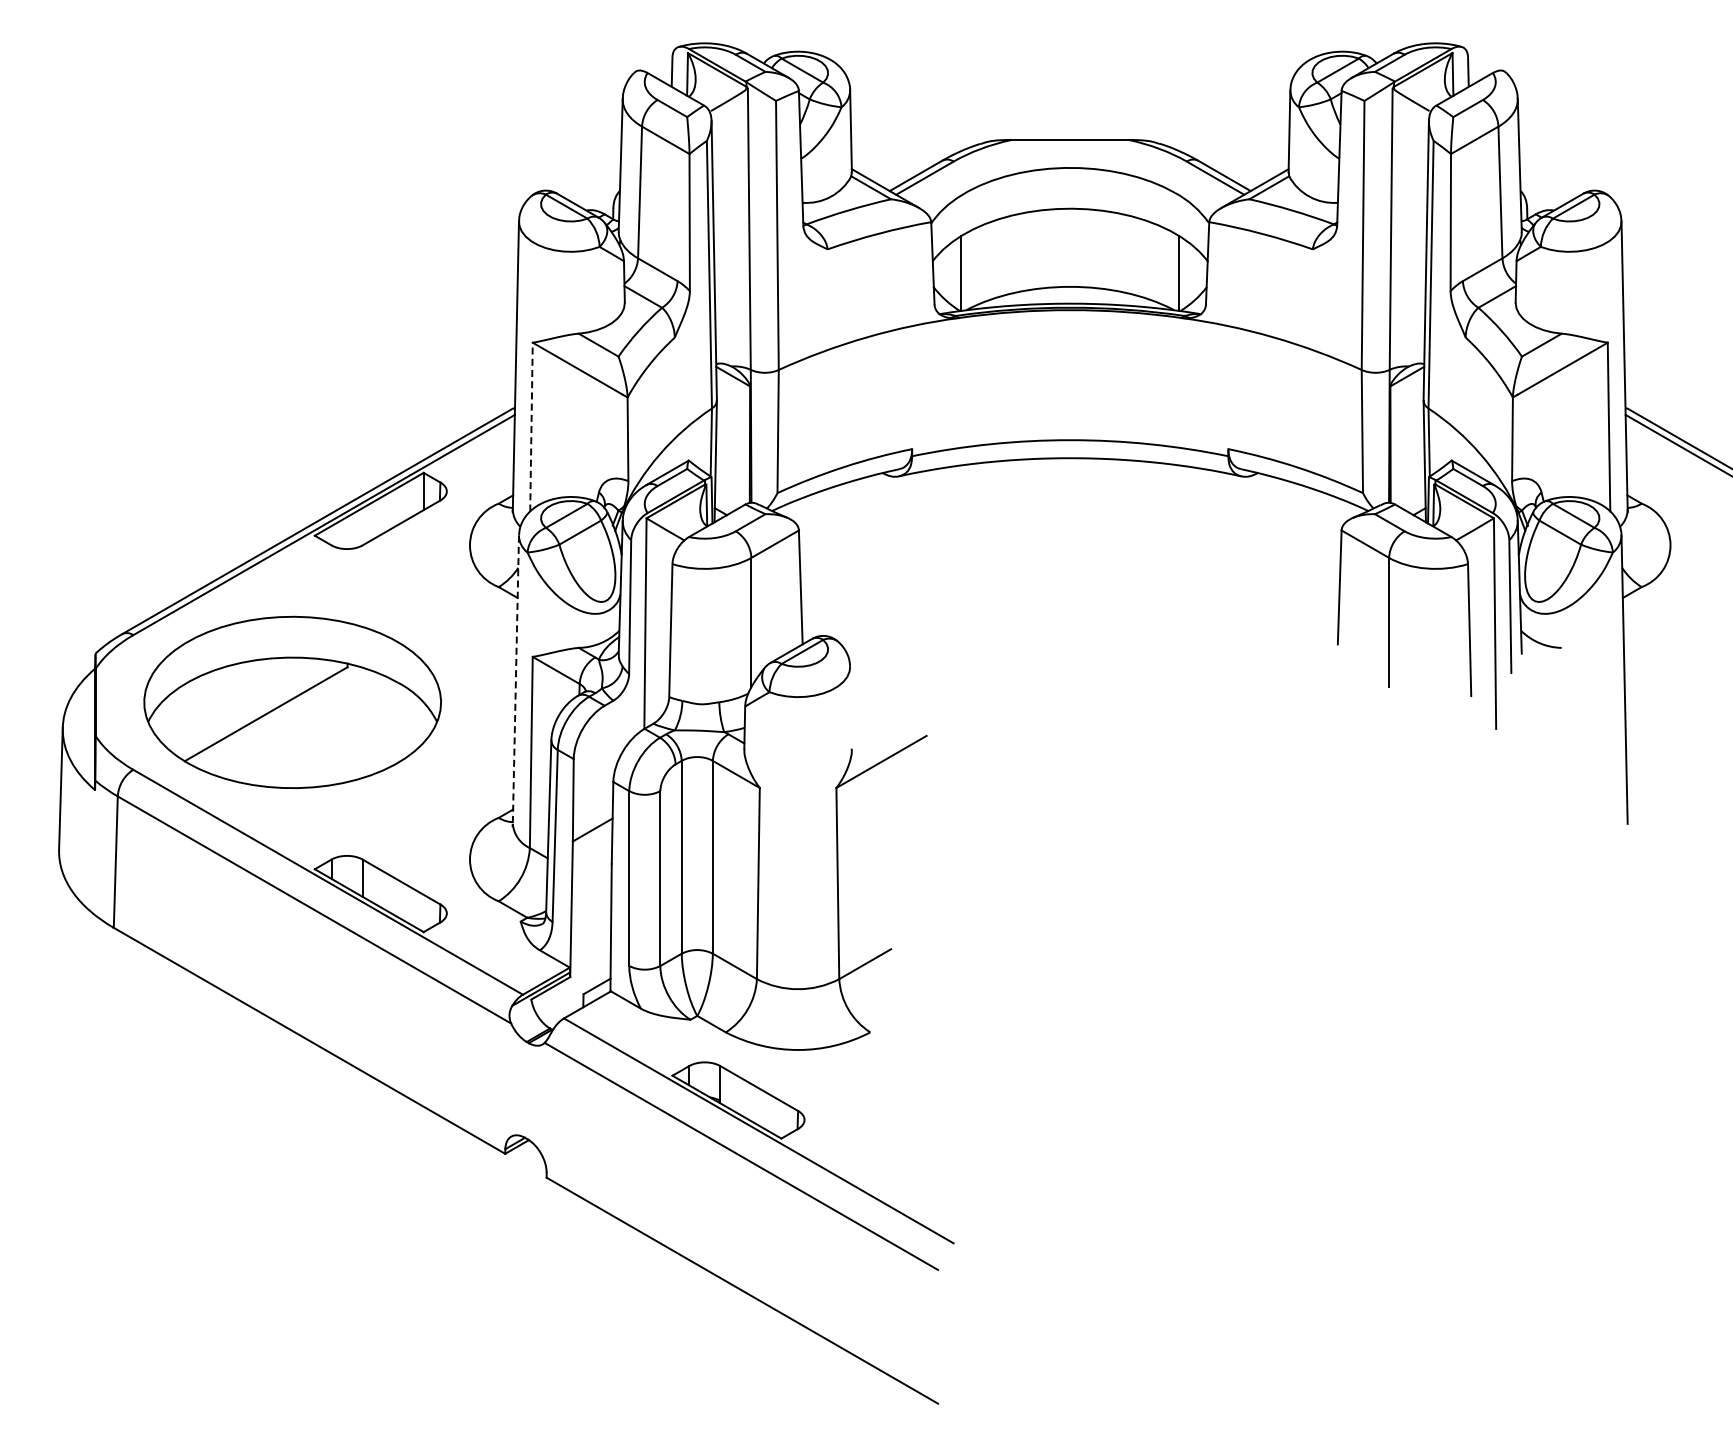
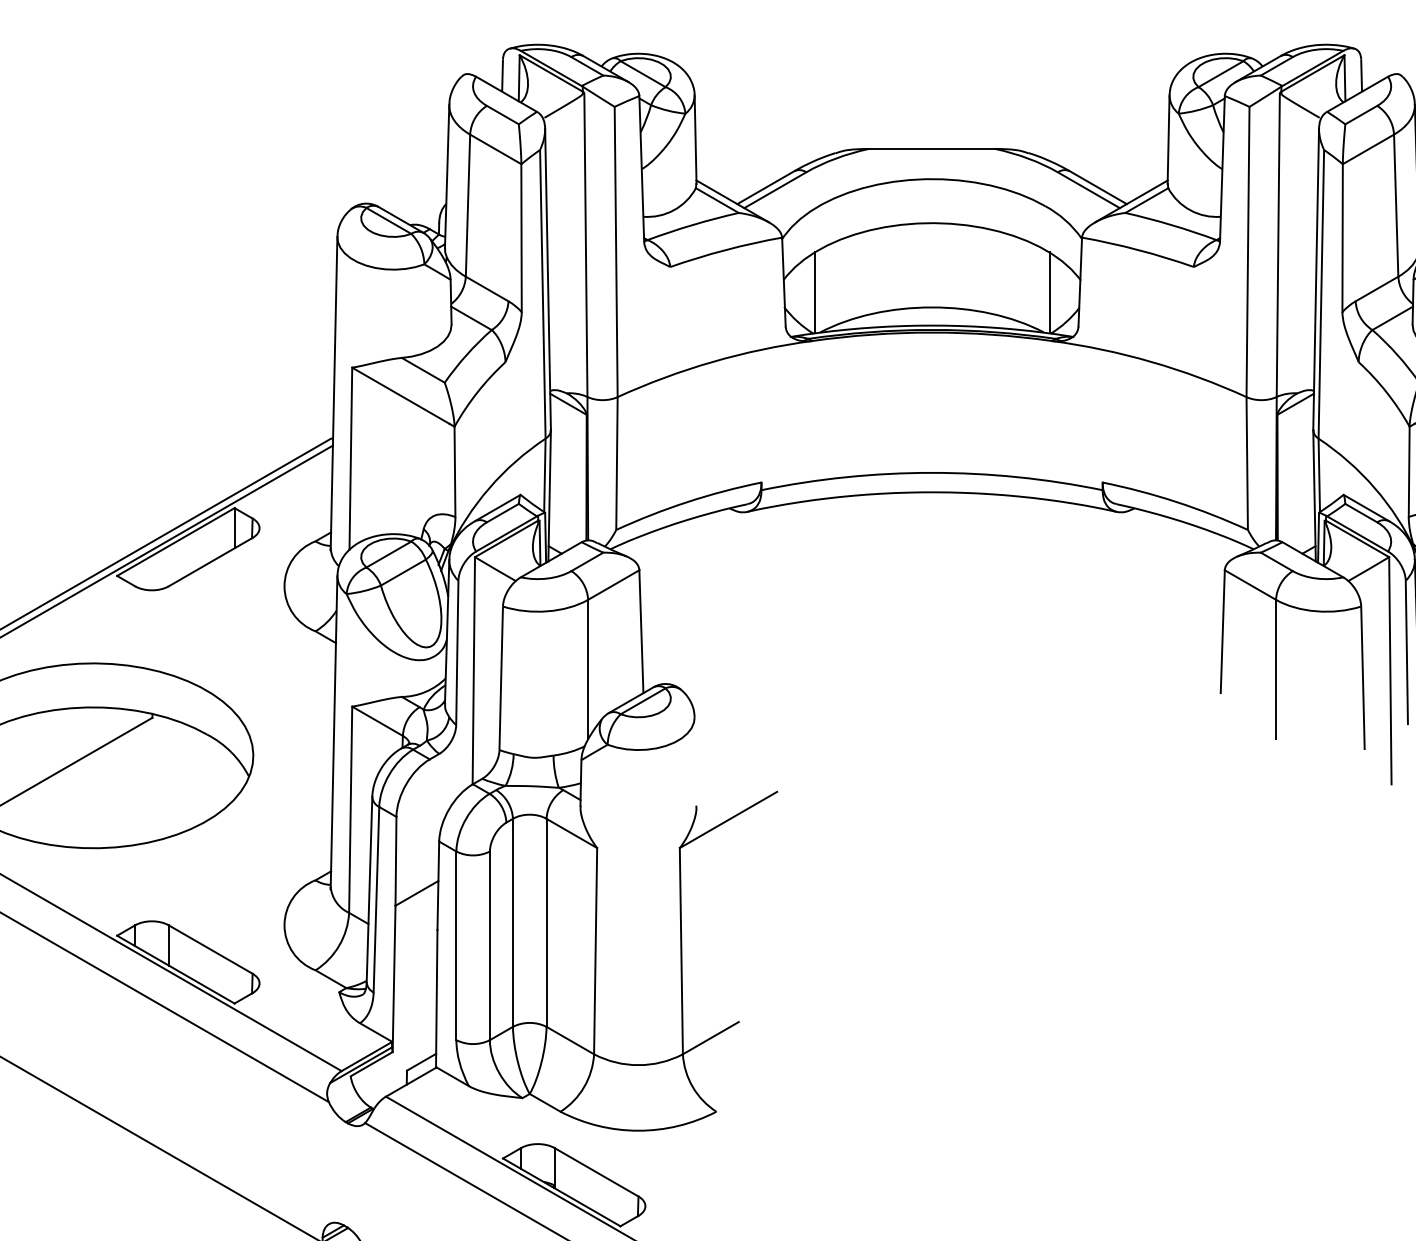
line: (531, 426) -> (350, 458), dashed -> solid
line: (515, 680) -> (333, 732), dashed -> solid

